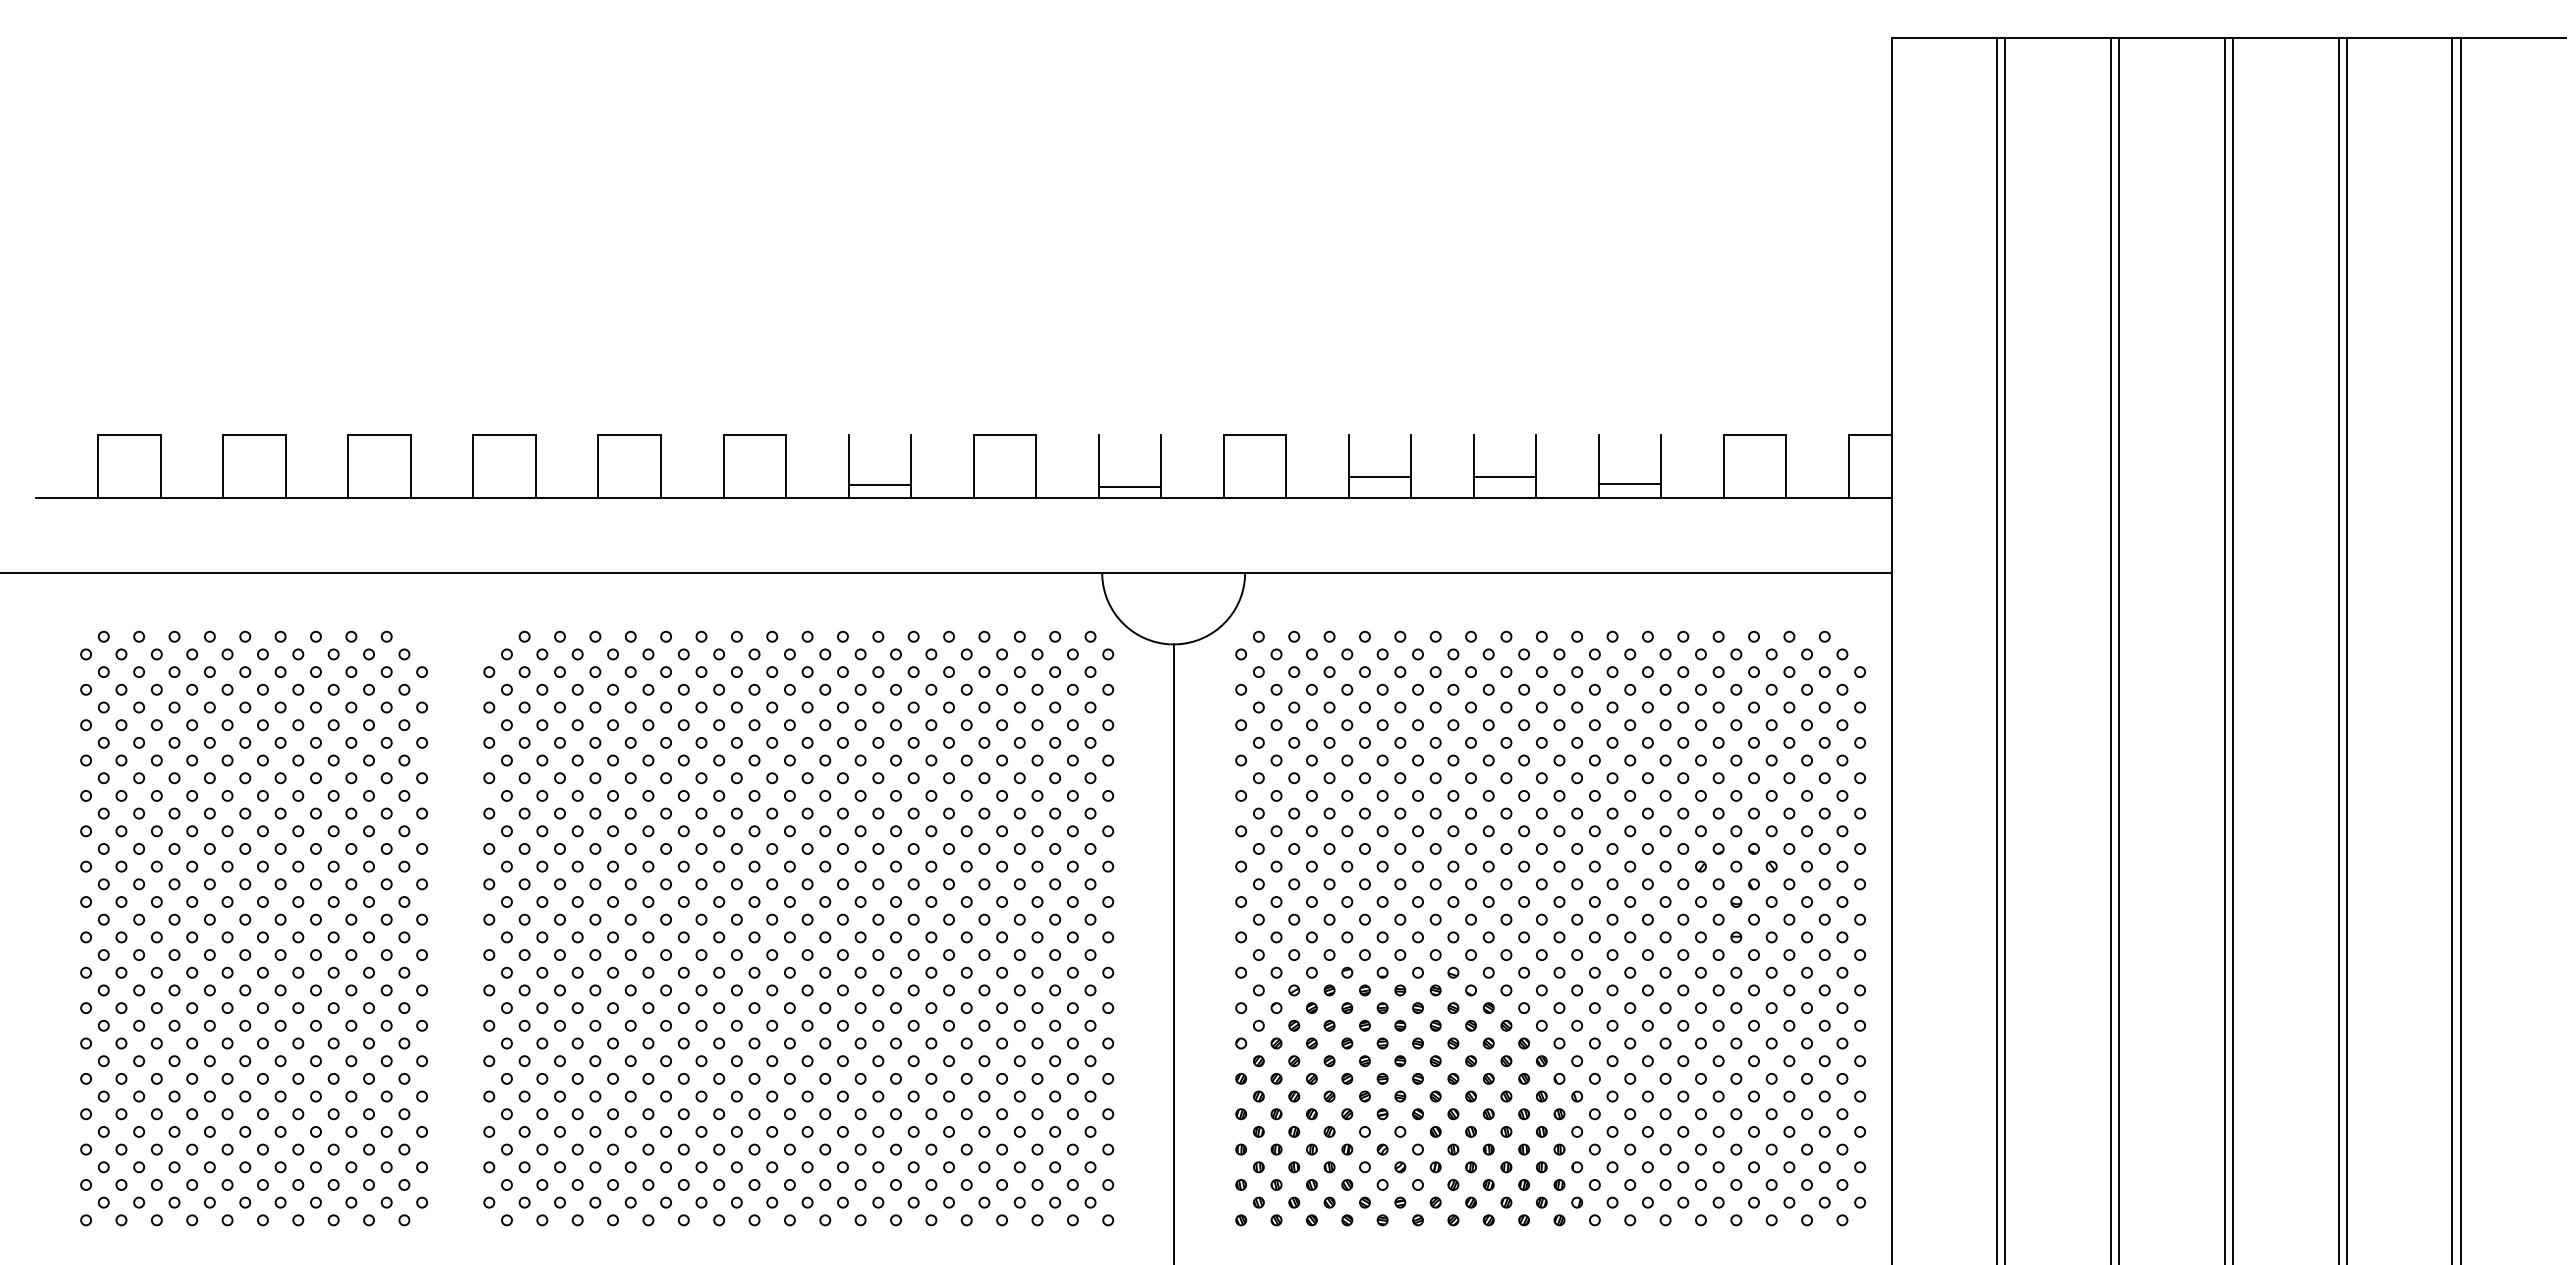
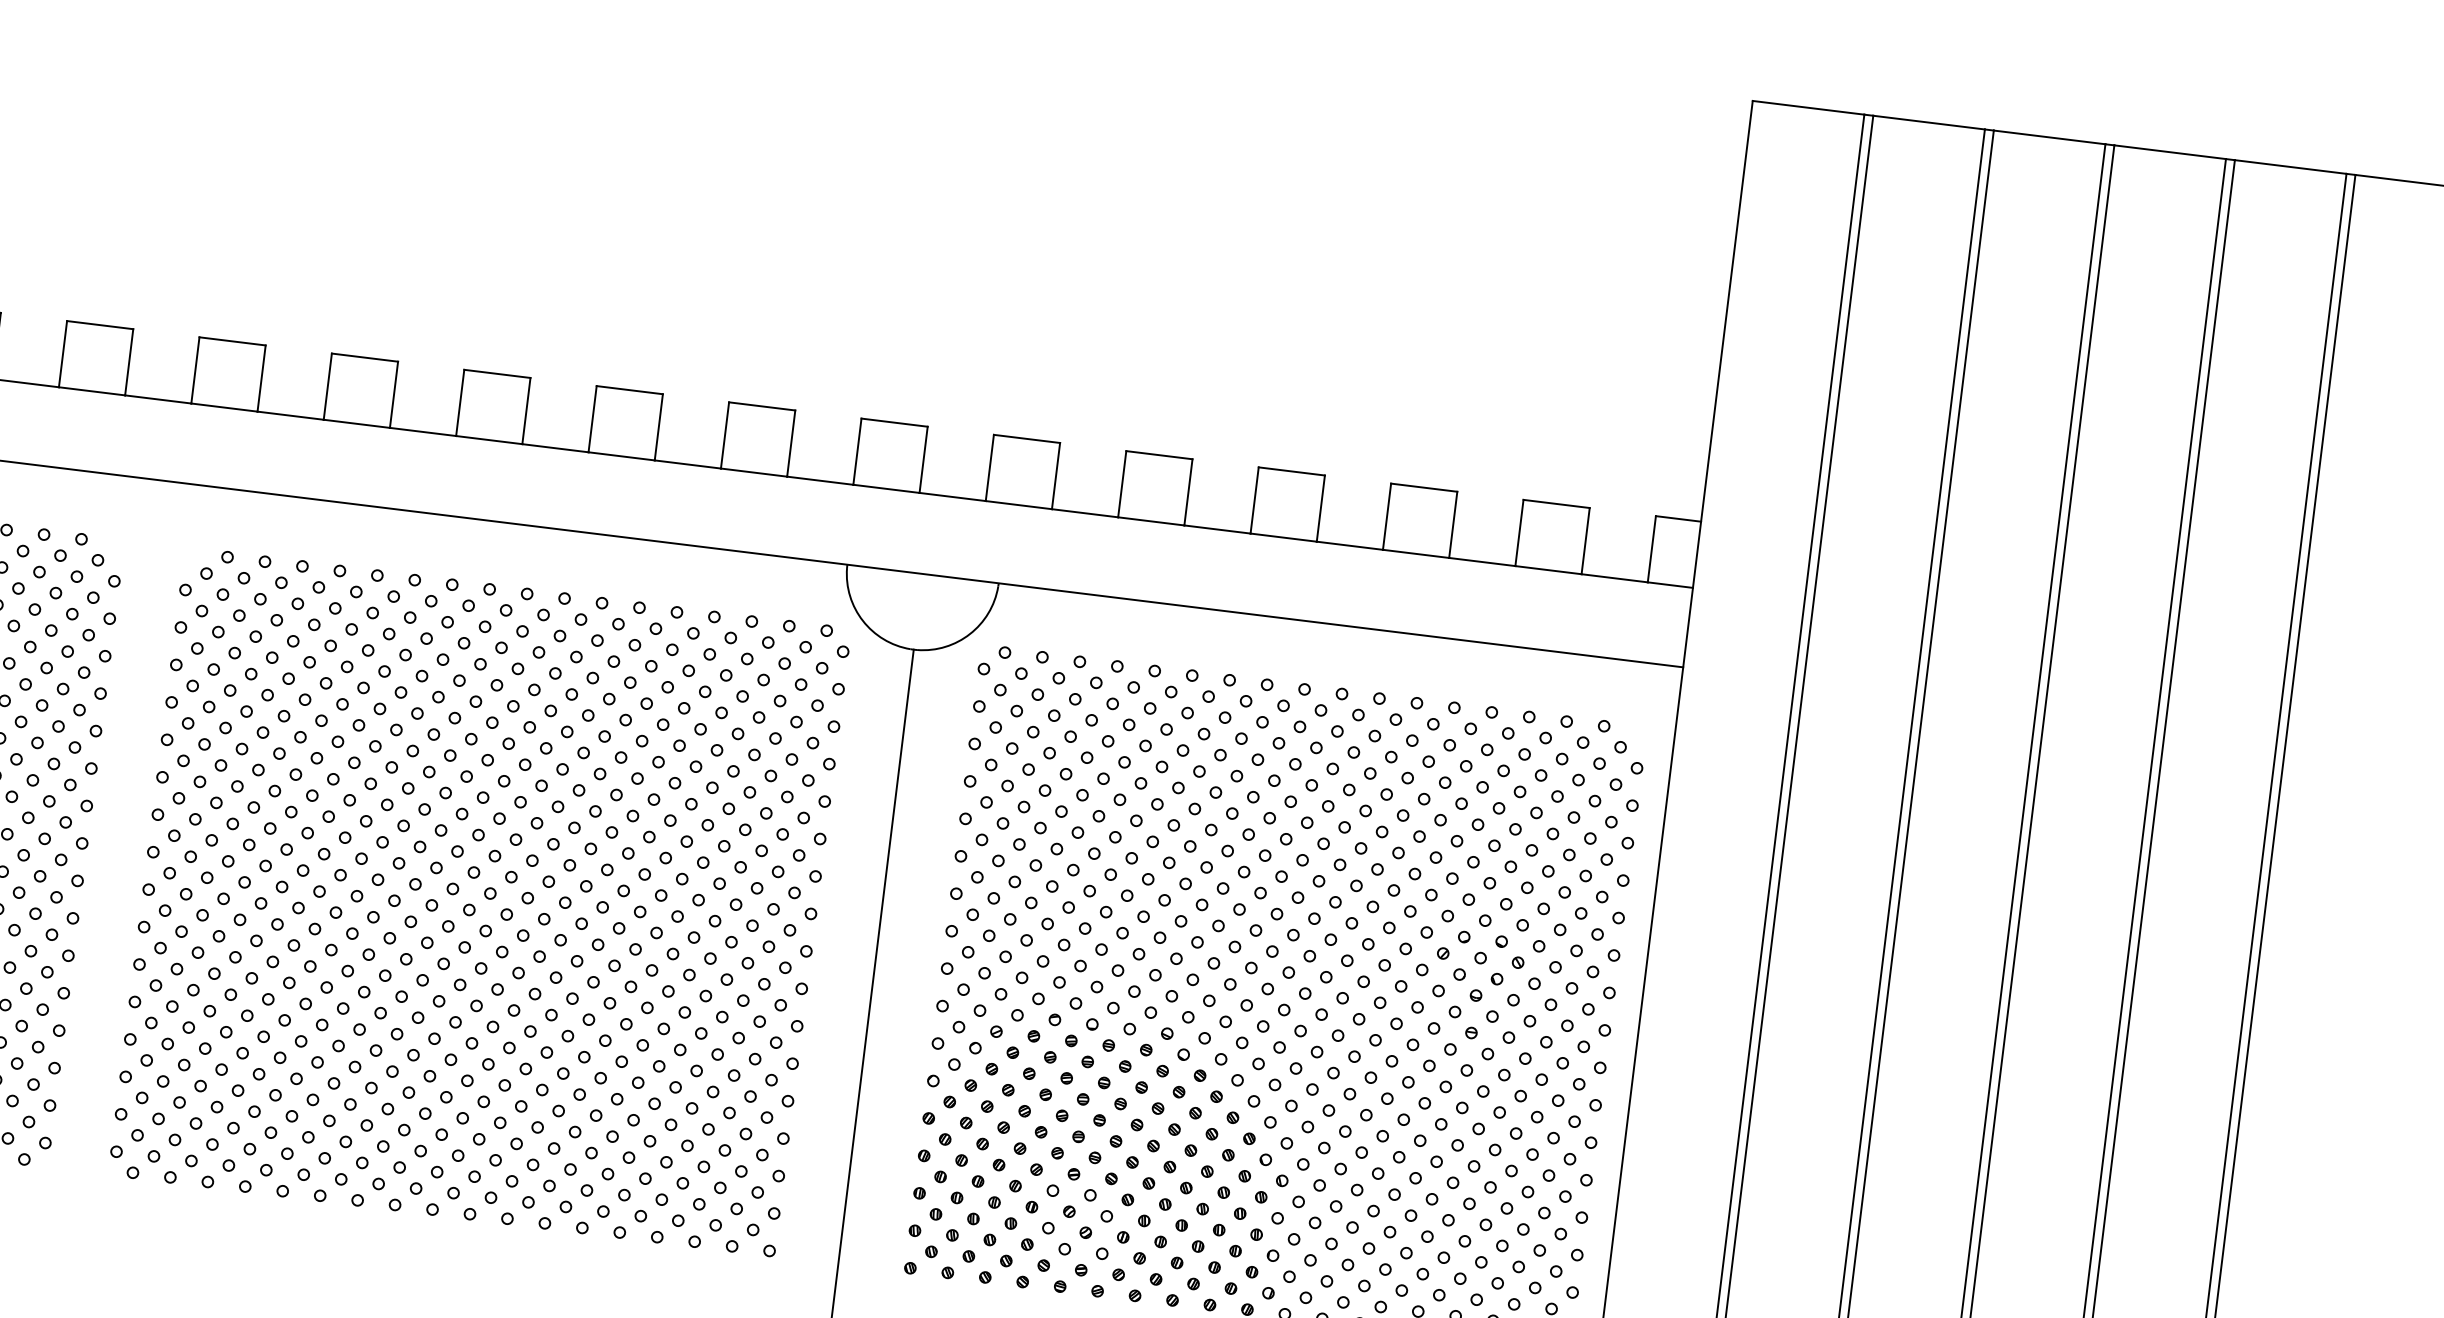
line: (1379, 477) -> (1158, 455), moved
line: (1504, 477) -> (1291, 471), moved
line: (1629, 484) -> (1423, 487), moved
line: (879, 485) -> (629, 390), moved
line: (1129, 487) -> (894, 422), moved

